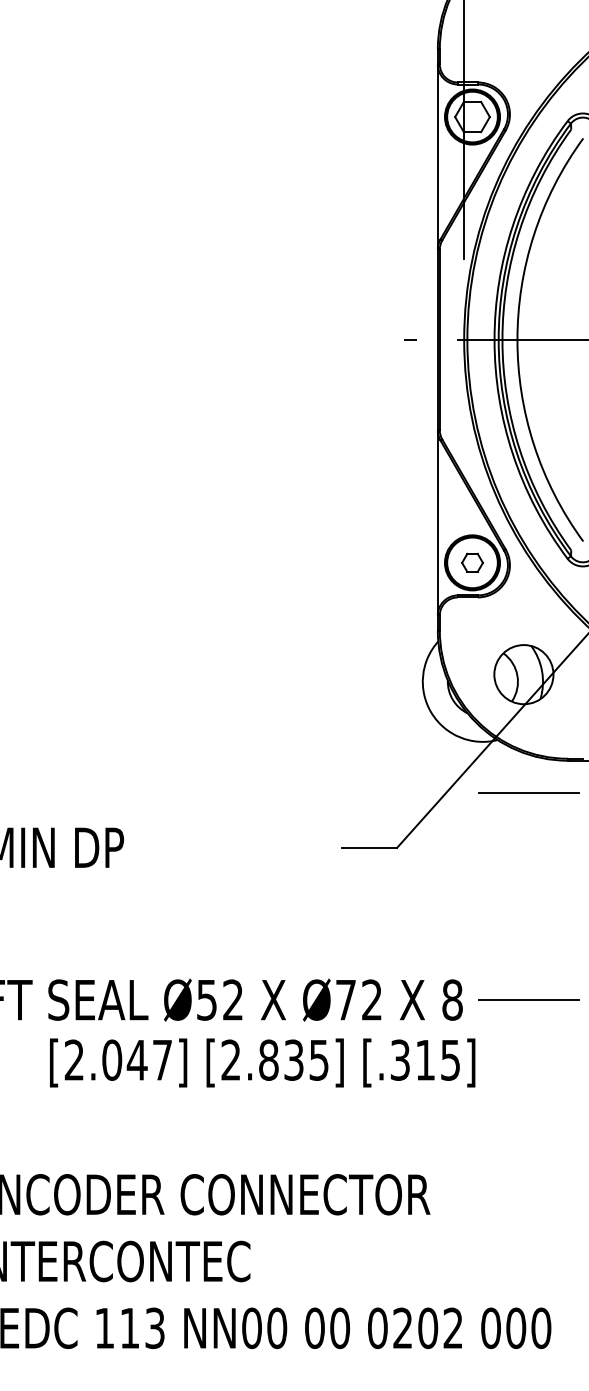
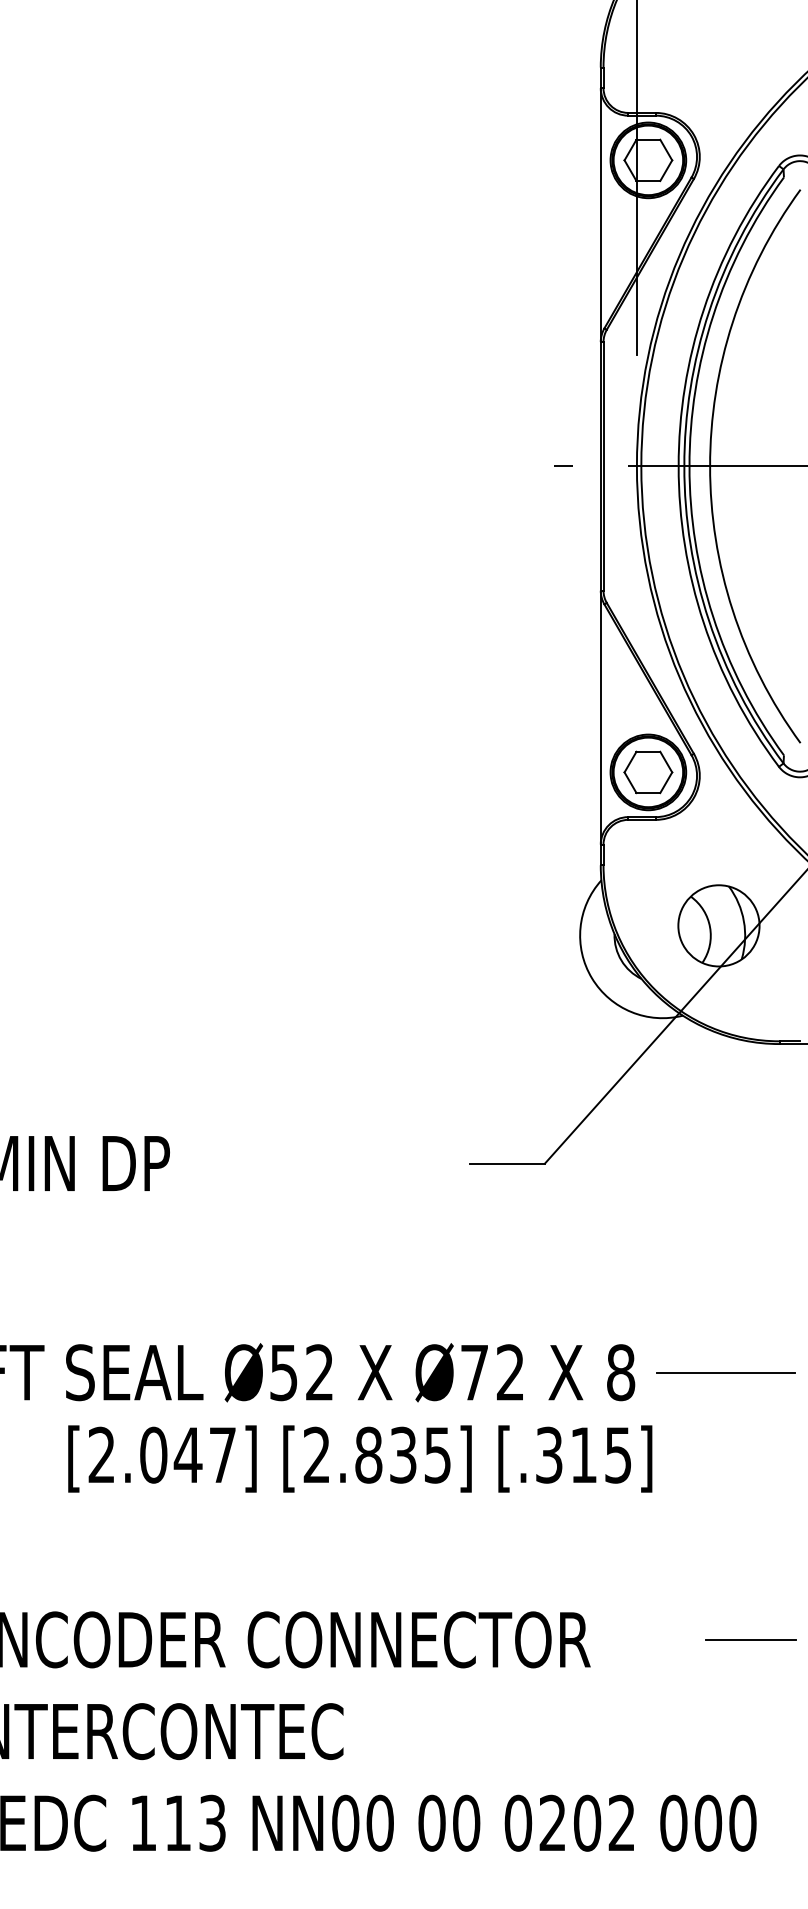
part: (472, 562) -> (648, 772), size x1.67
line: (528, 793) -> (725, 1088), removed
line: (547, 1194) -> (751, 1639), added

